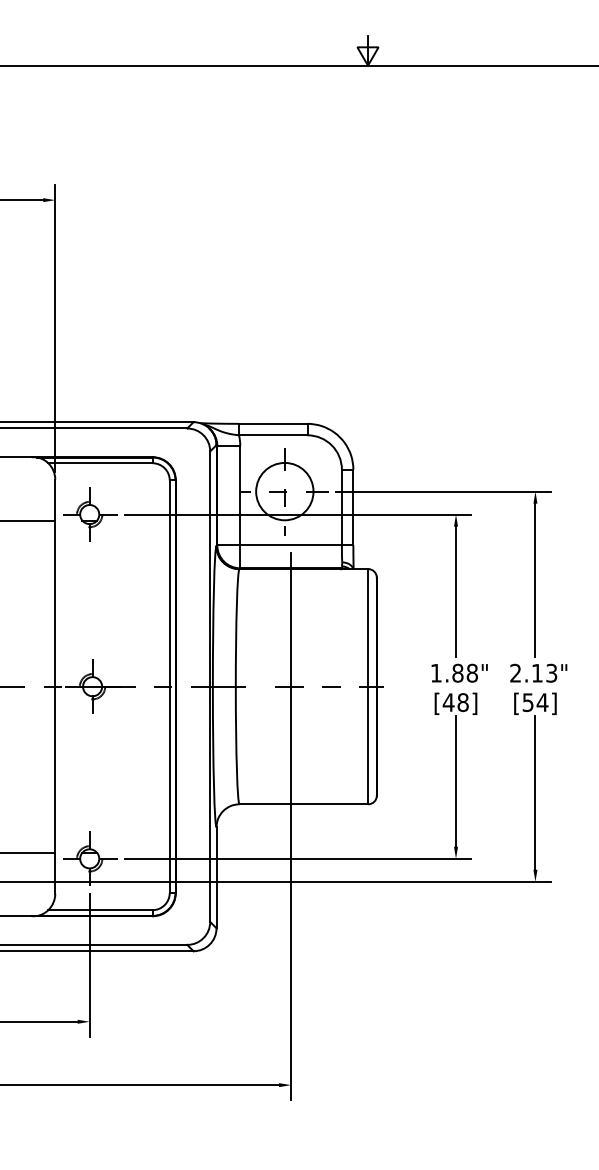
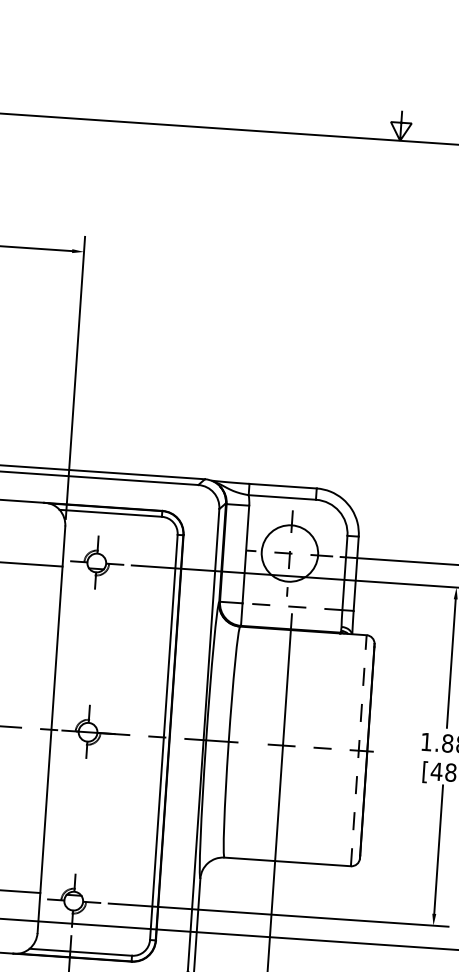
line: (291, 545) -> (292, 606), solid -> dashed
line: (368, 686) -> (359, 750), solid -> dashed

